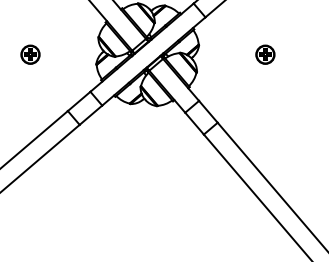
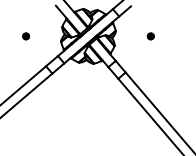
part: (29, 54) -> (25, 36), size x0.62
part: (264, 54) -> (150, 36), size x0.62

